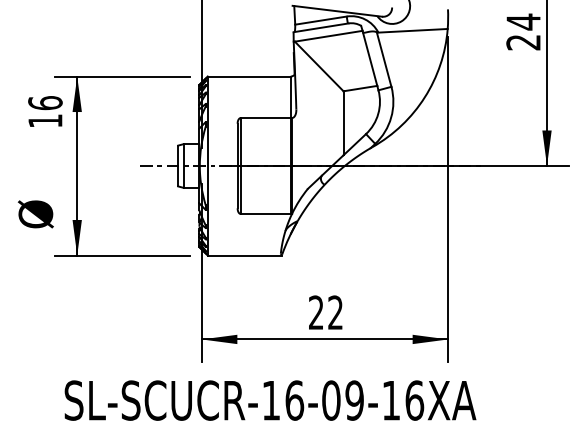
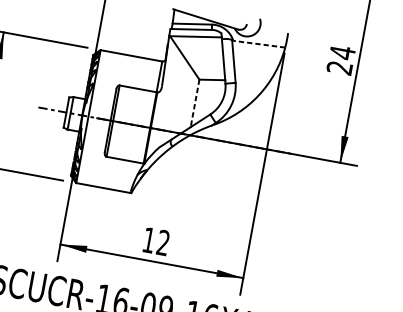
line: (413, 30) -> (259, 44), solid -> dashed
line: (343, 123) -> (195, 103), solid -> dashed
text: (316, 312) -> (149, 240), 22 -> 12

